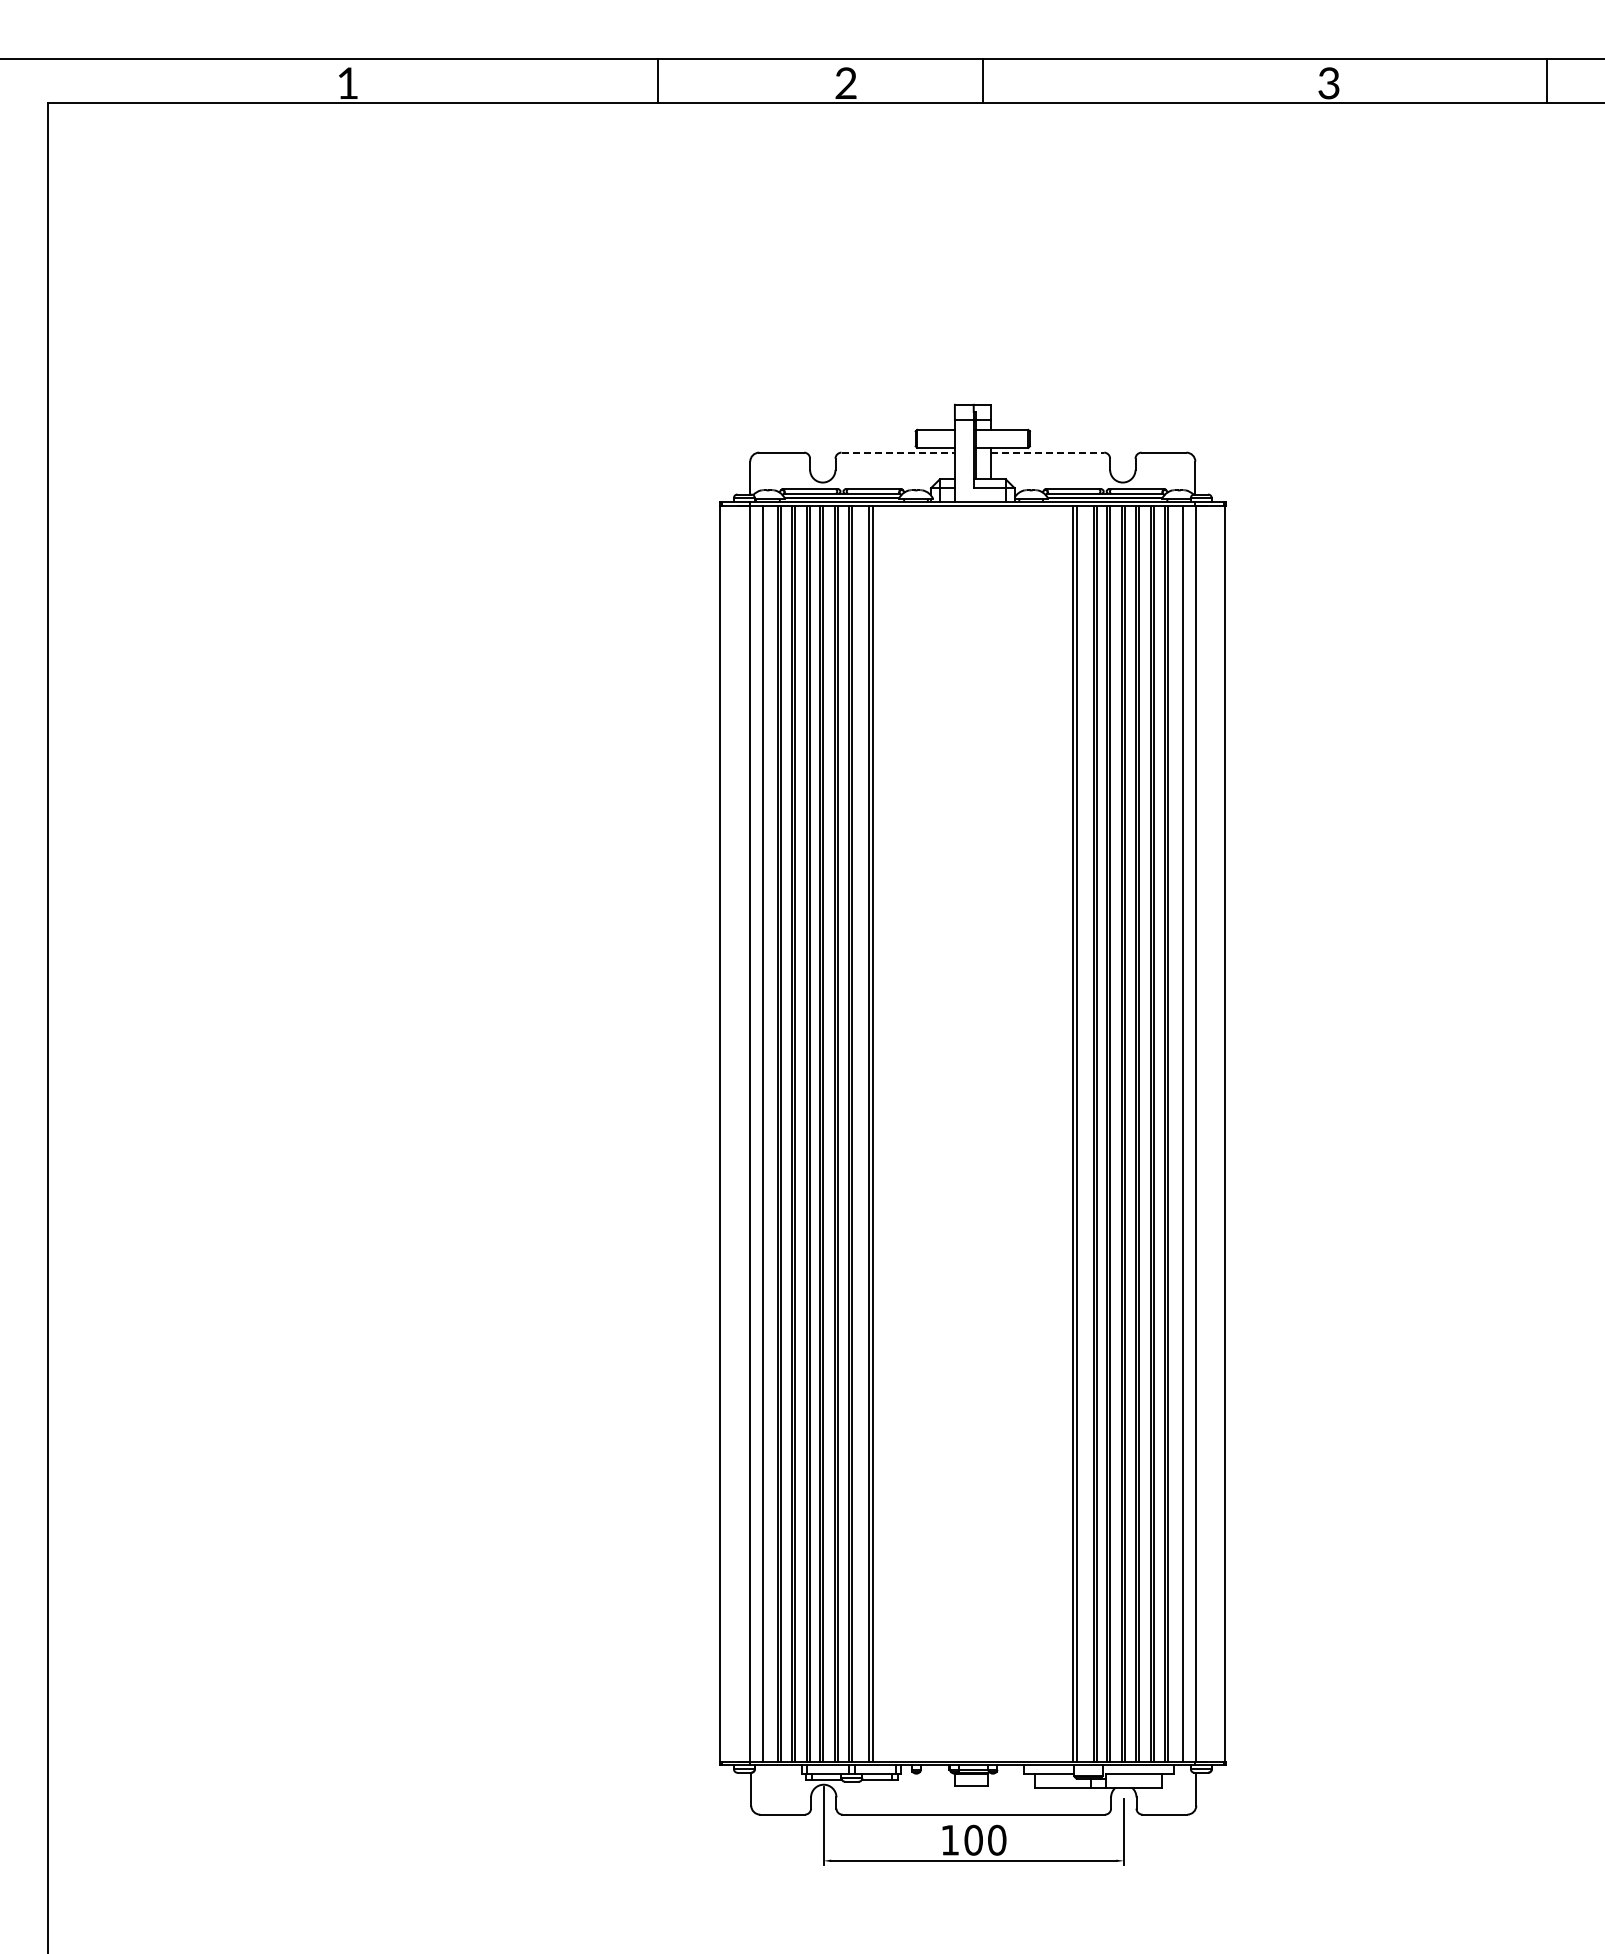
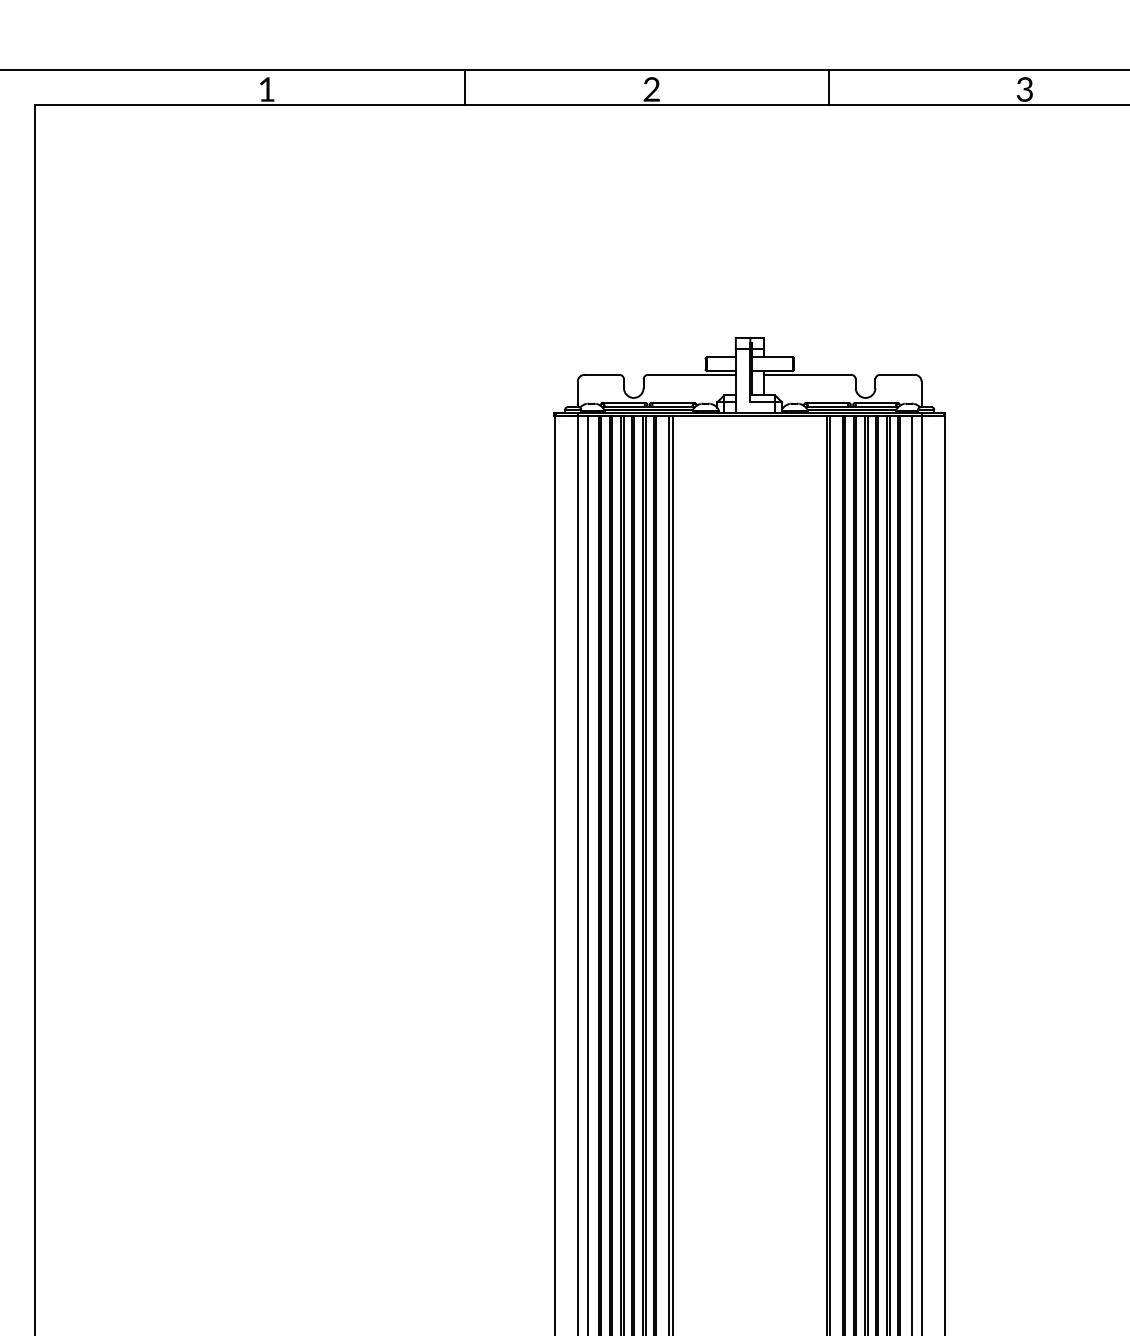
line: (658, 80) -> (465, 87), moved
line: (982, 80) -> (829, 87), moved
line: (898, 452) -> (692, 374), dashed -> solid
line: (1047, 452) -> (807, 374), dashed -> solid

